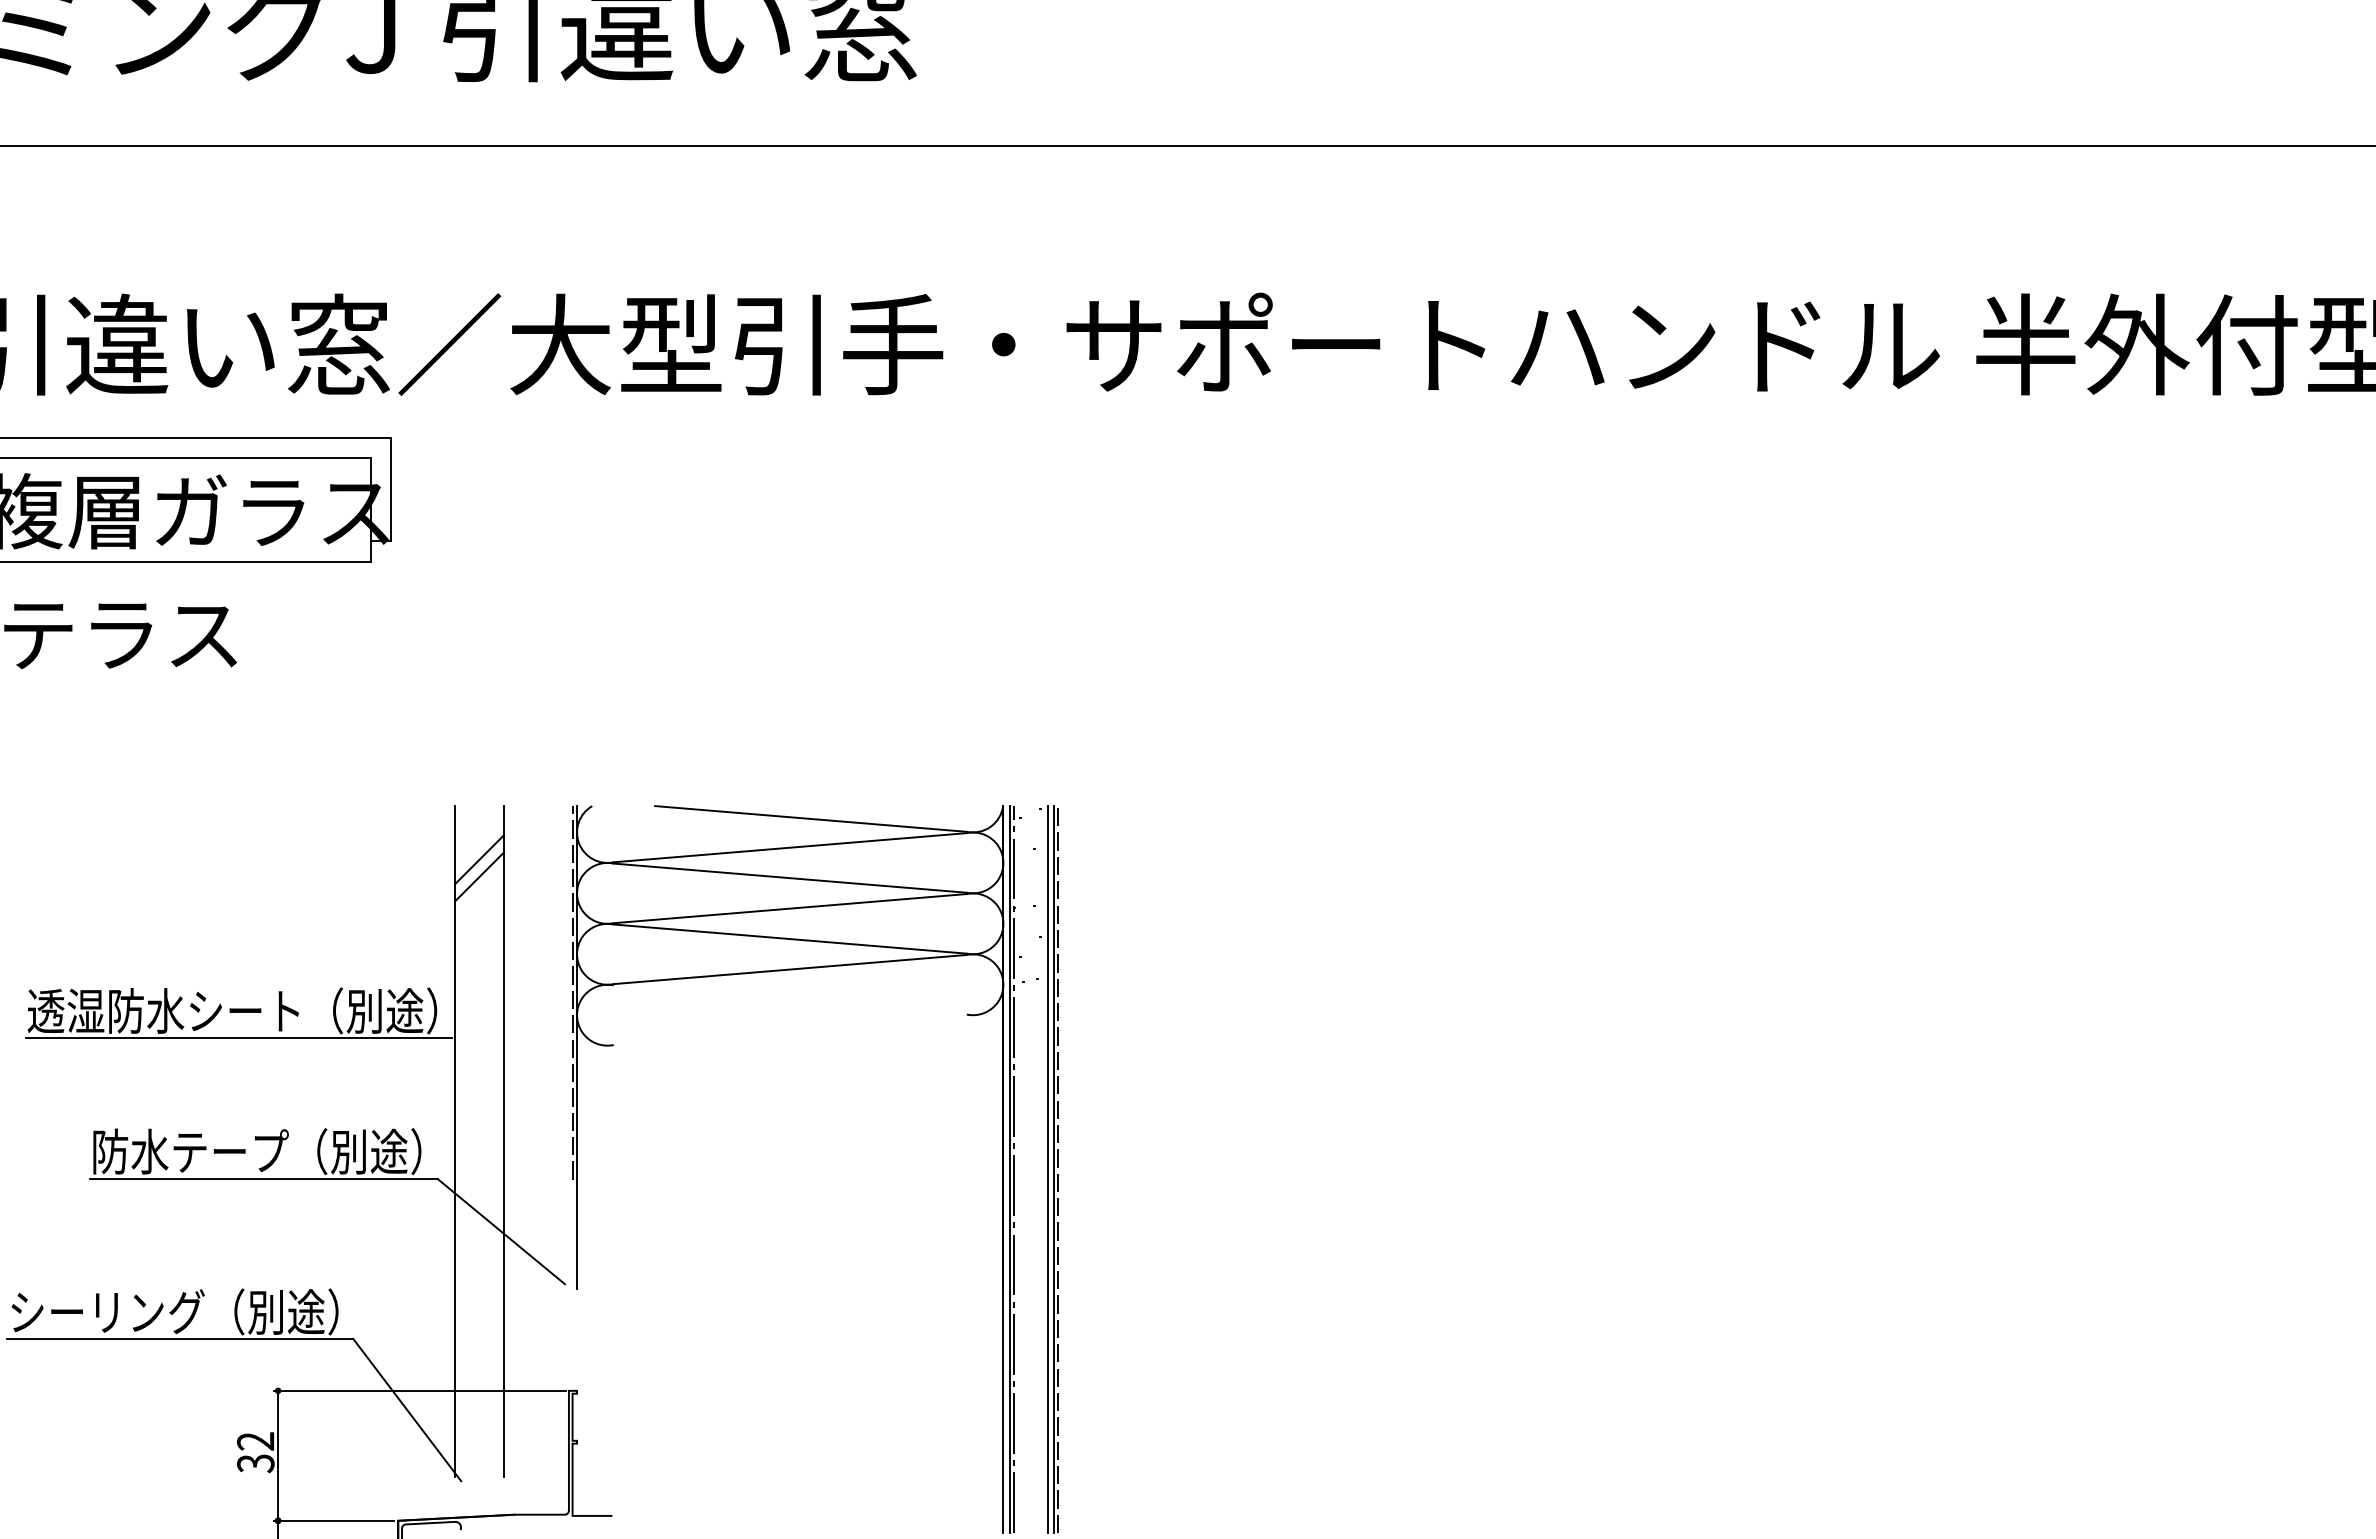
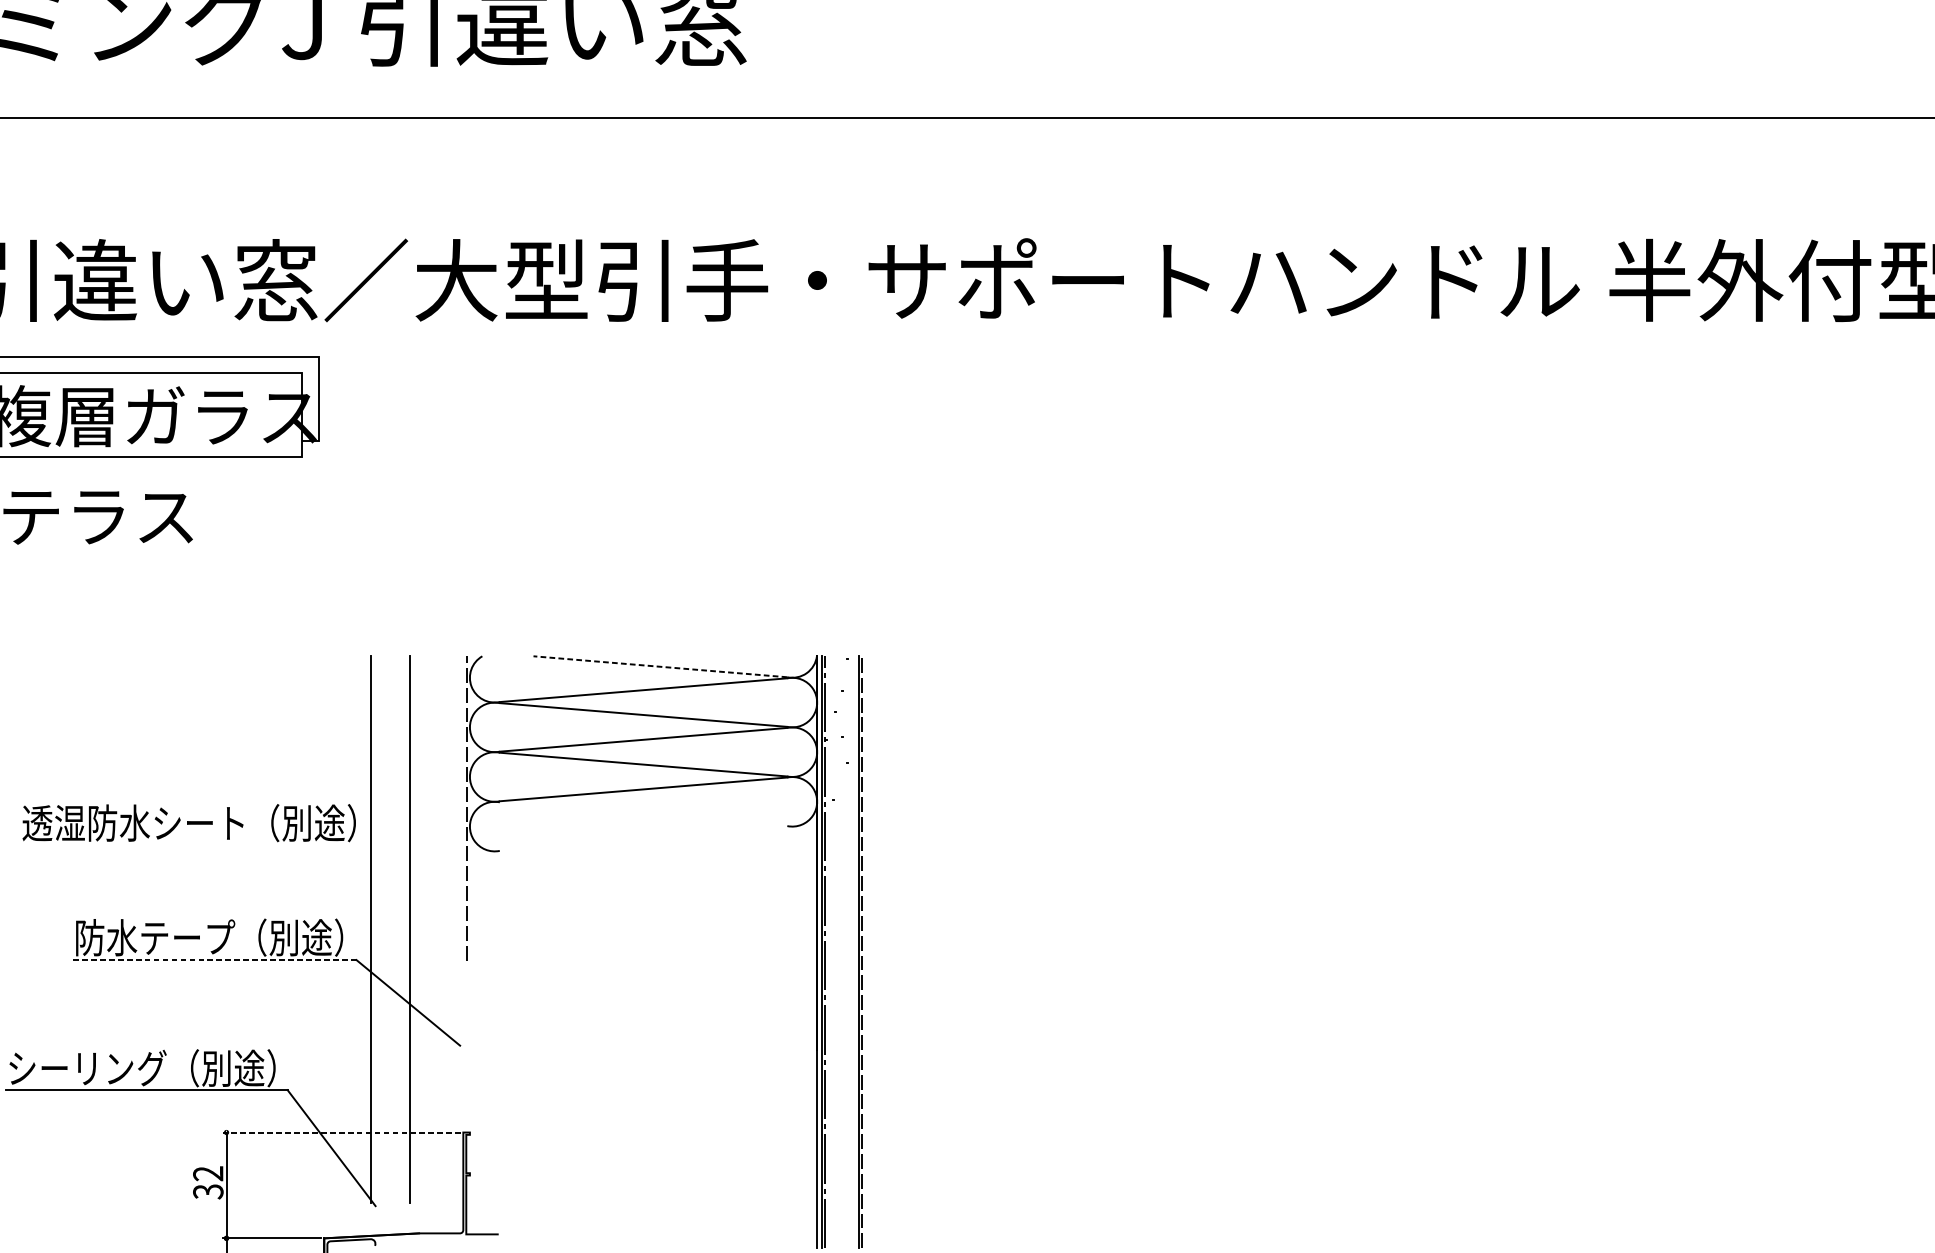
line: (810, 818) -> (660, 666), solid -> dashed
line: (479, 859) -> (390, 699), removed
line: (479, 876) -> (390, 713), removed
line: (238, 1038) -> (194, 845), removed
line: (577, 1047) -> (470, 852), removed
line: (1048, 1169) -> (853, 952), removed
line: (263, 1179) -> (214, 960), solid -> dashed
line: (420, 1390) -> (342, 1132), solid -> dashed

